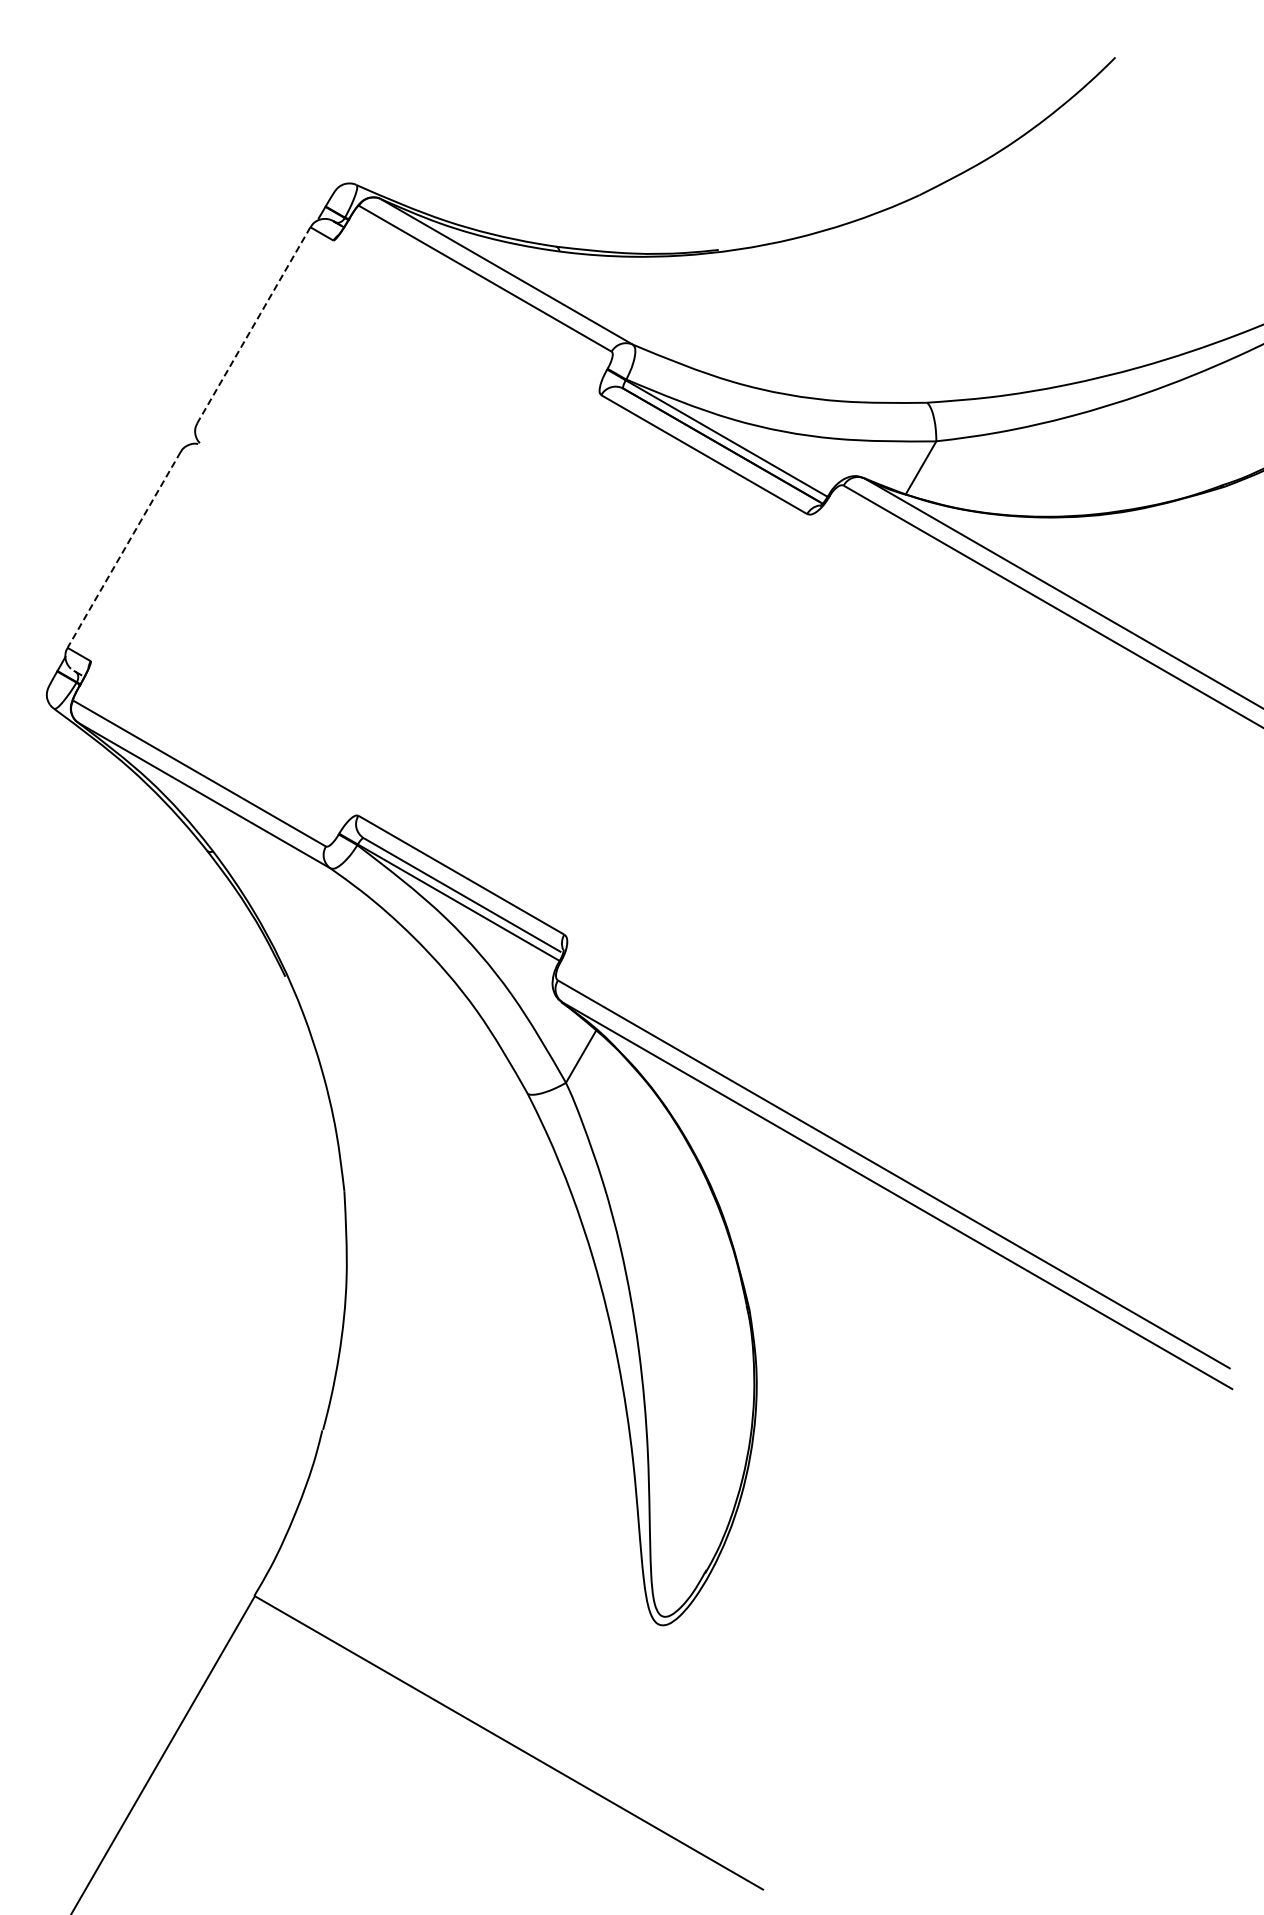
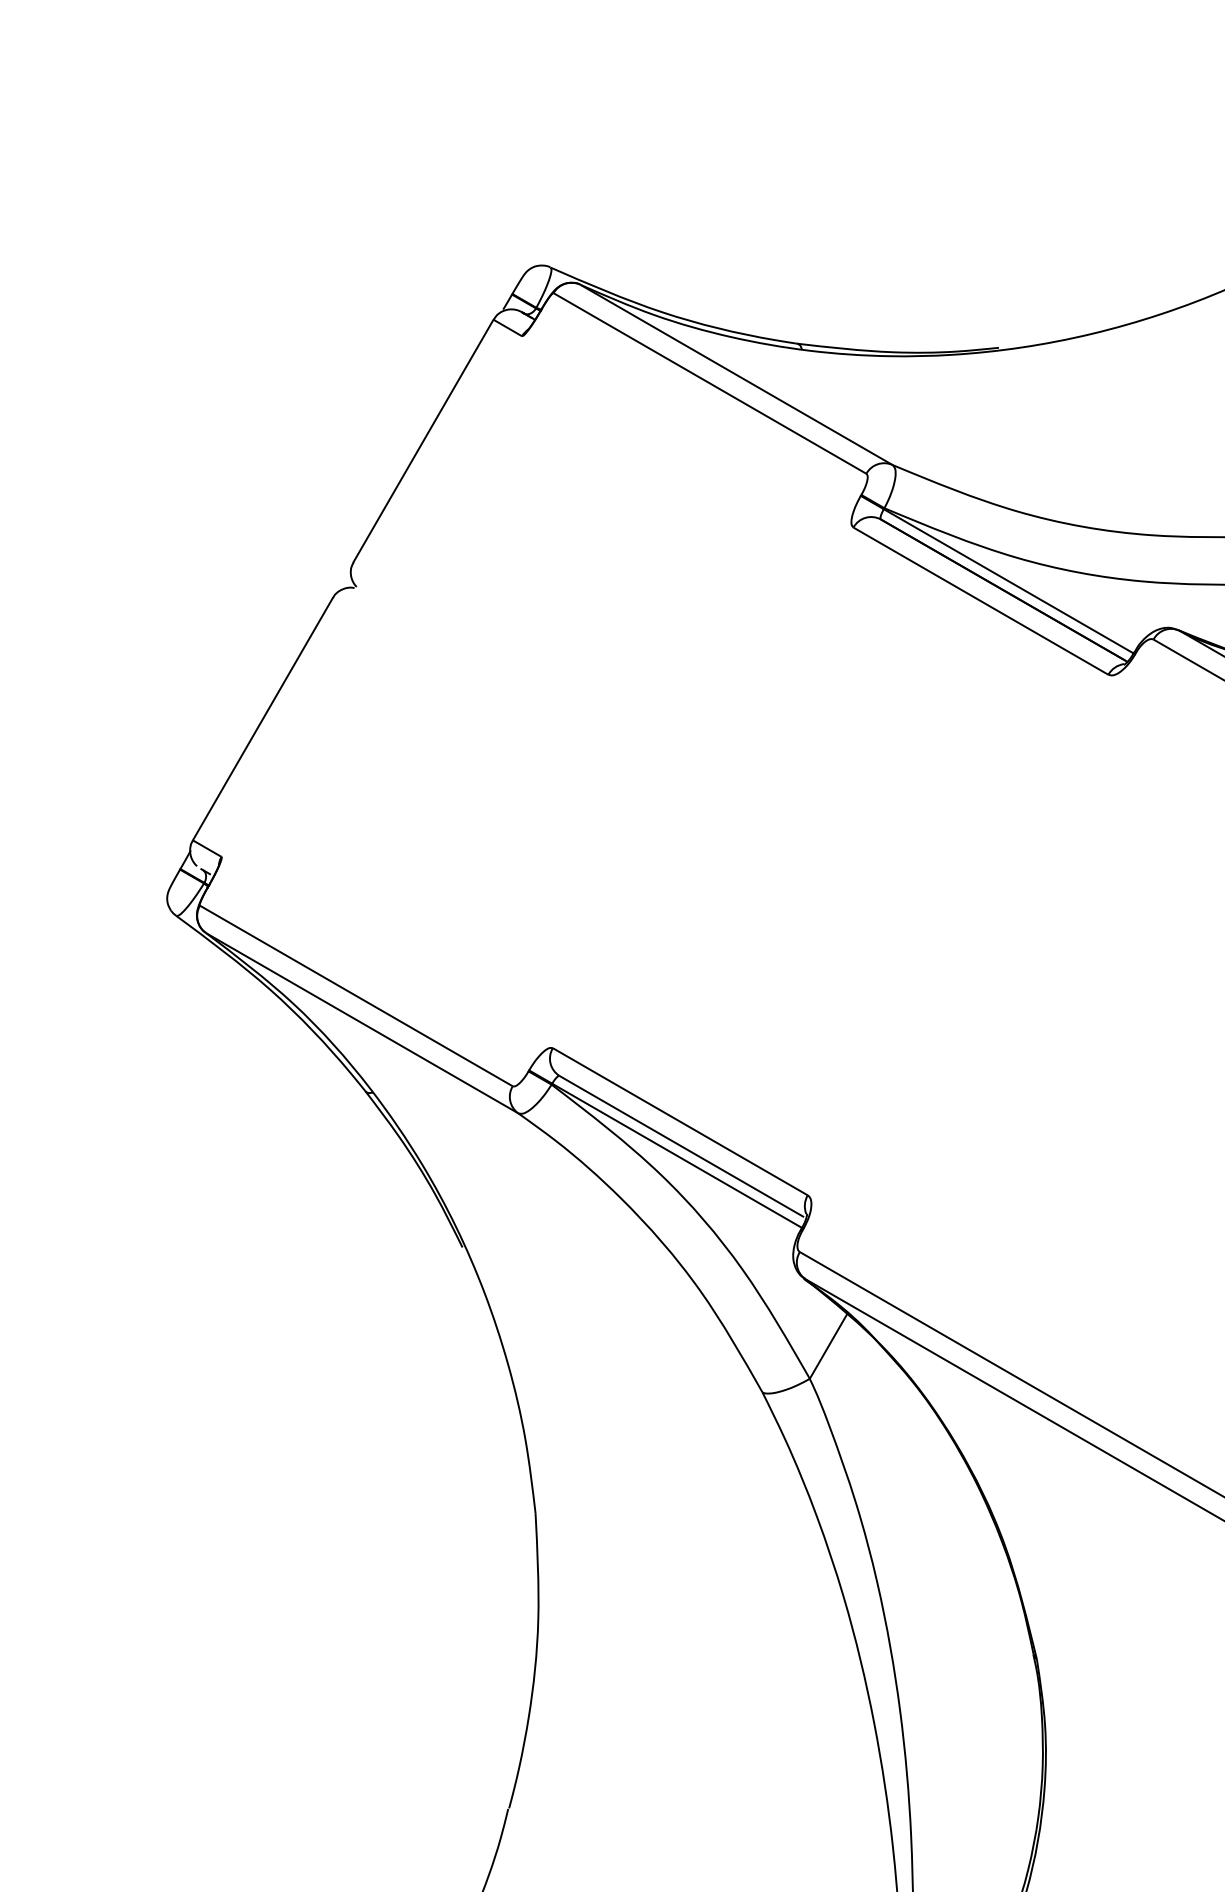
line: (253, 325) -> (423, 441), dashed -> solid
line: (123, 550) -> (262, 719), dashed -> solid

